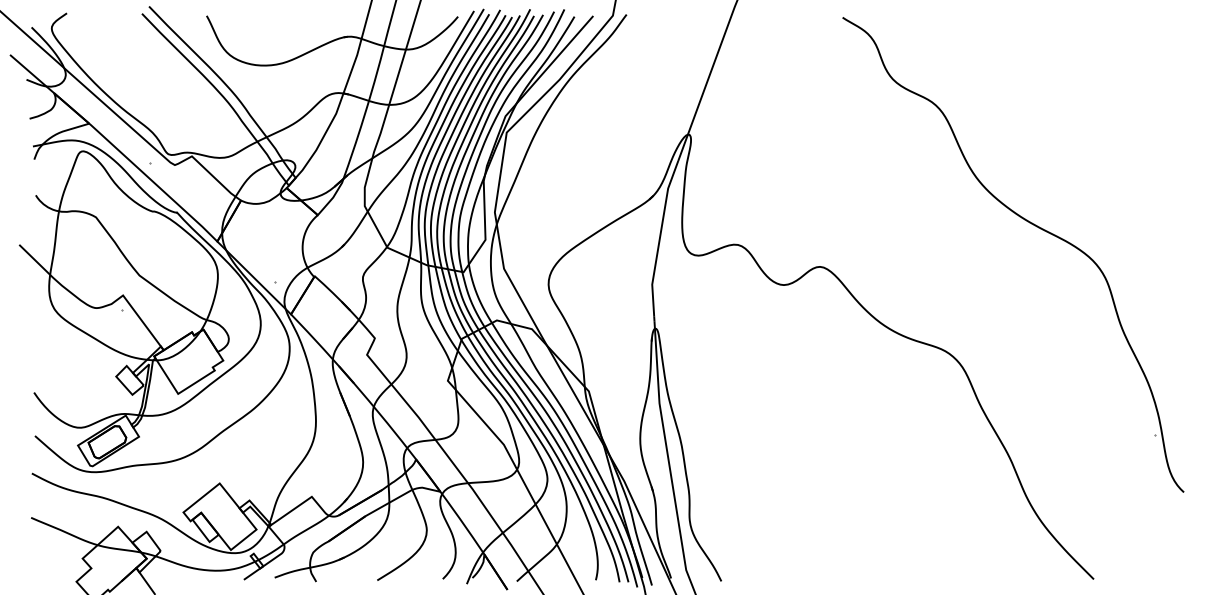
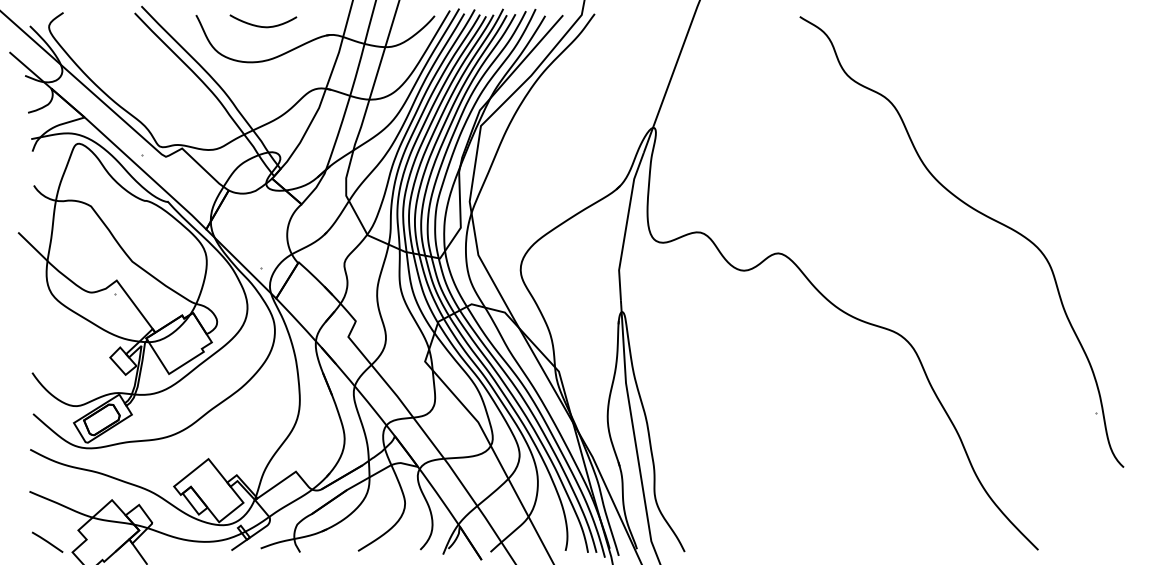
curve: (277, 27) -> (263, 26), added
line: (49, 571) -> (46, 542), added

